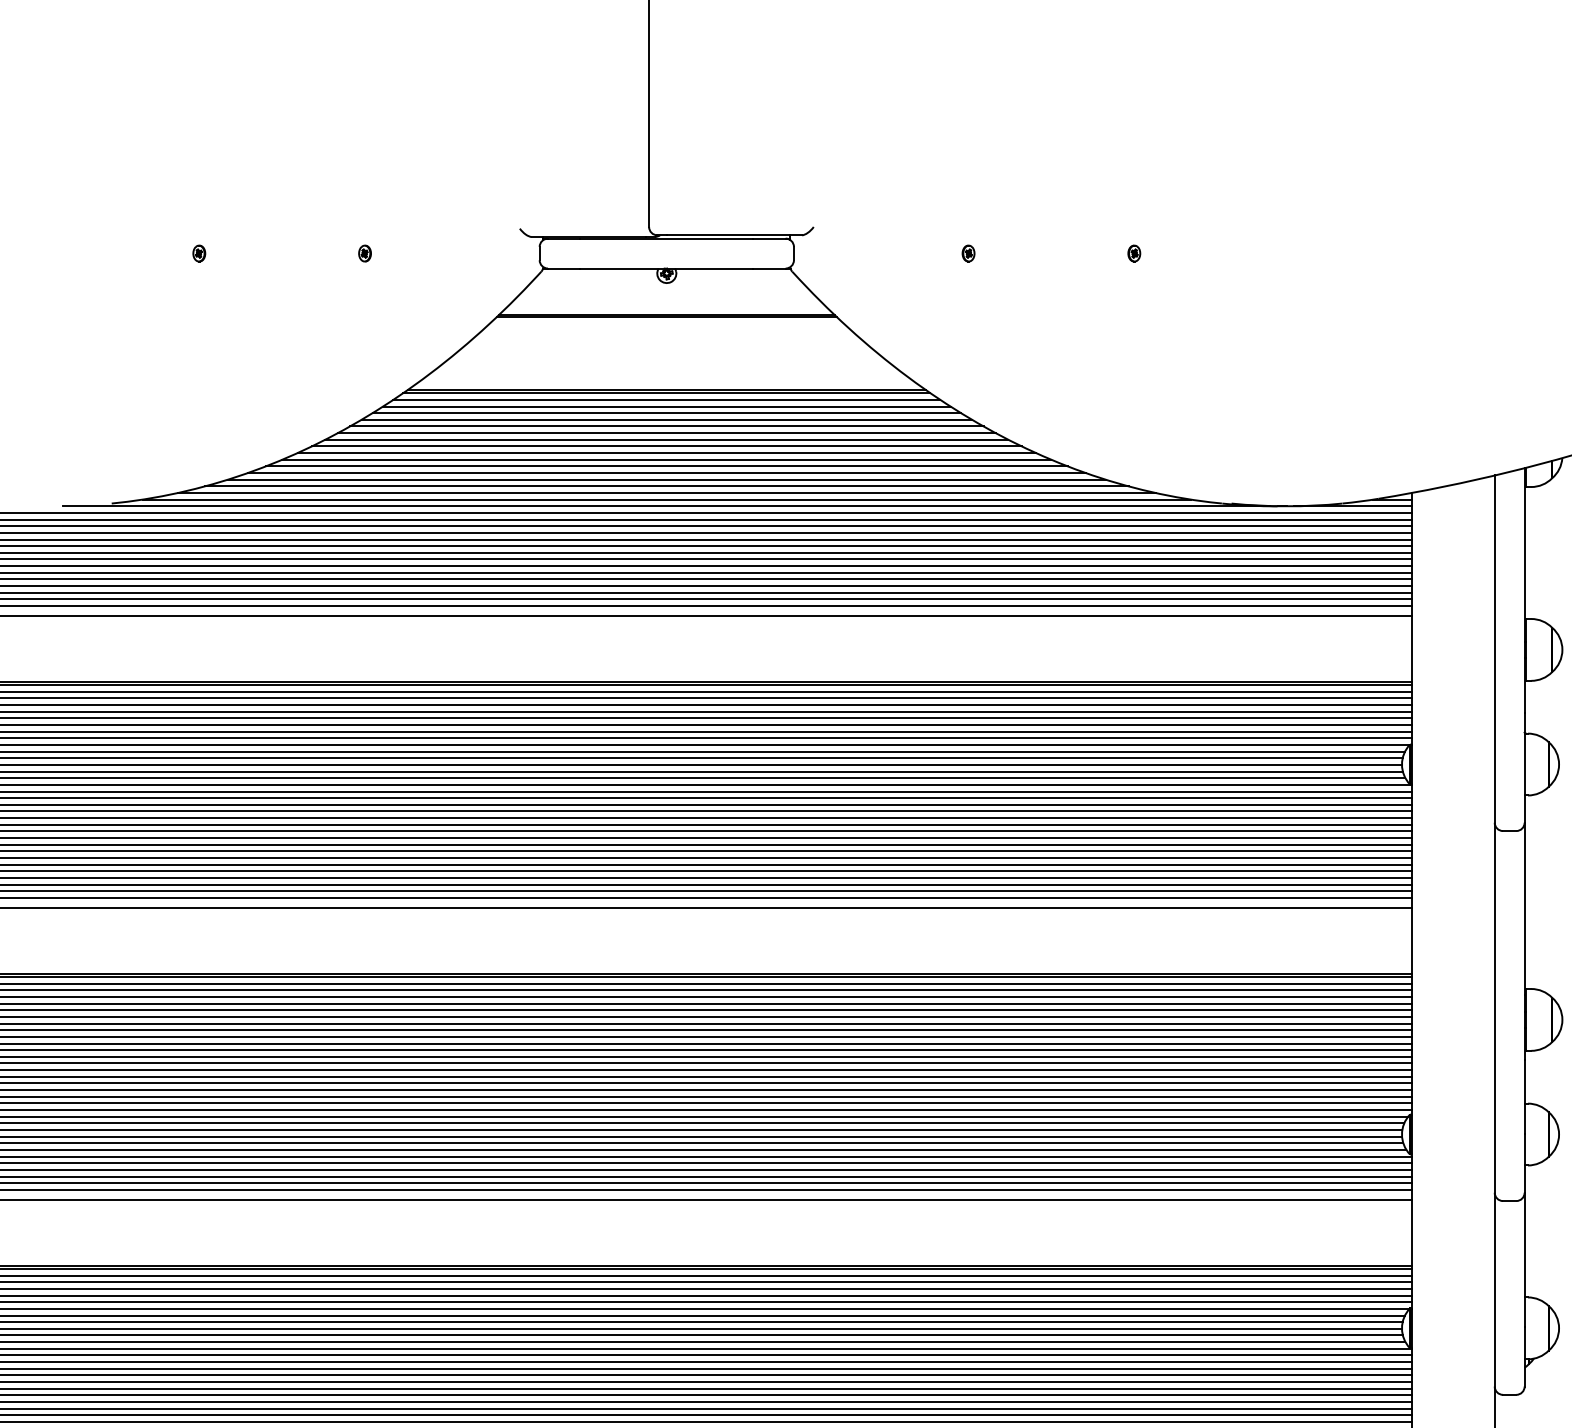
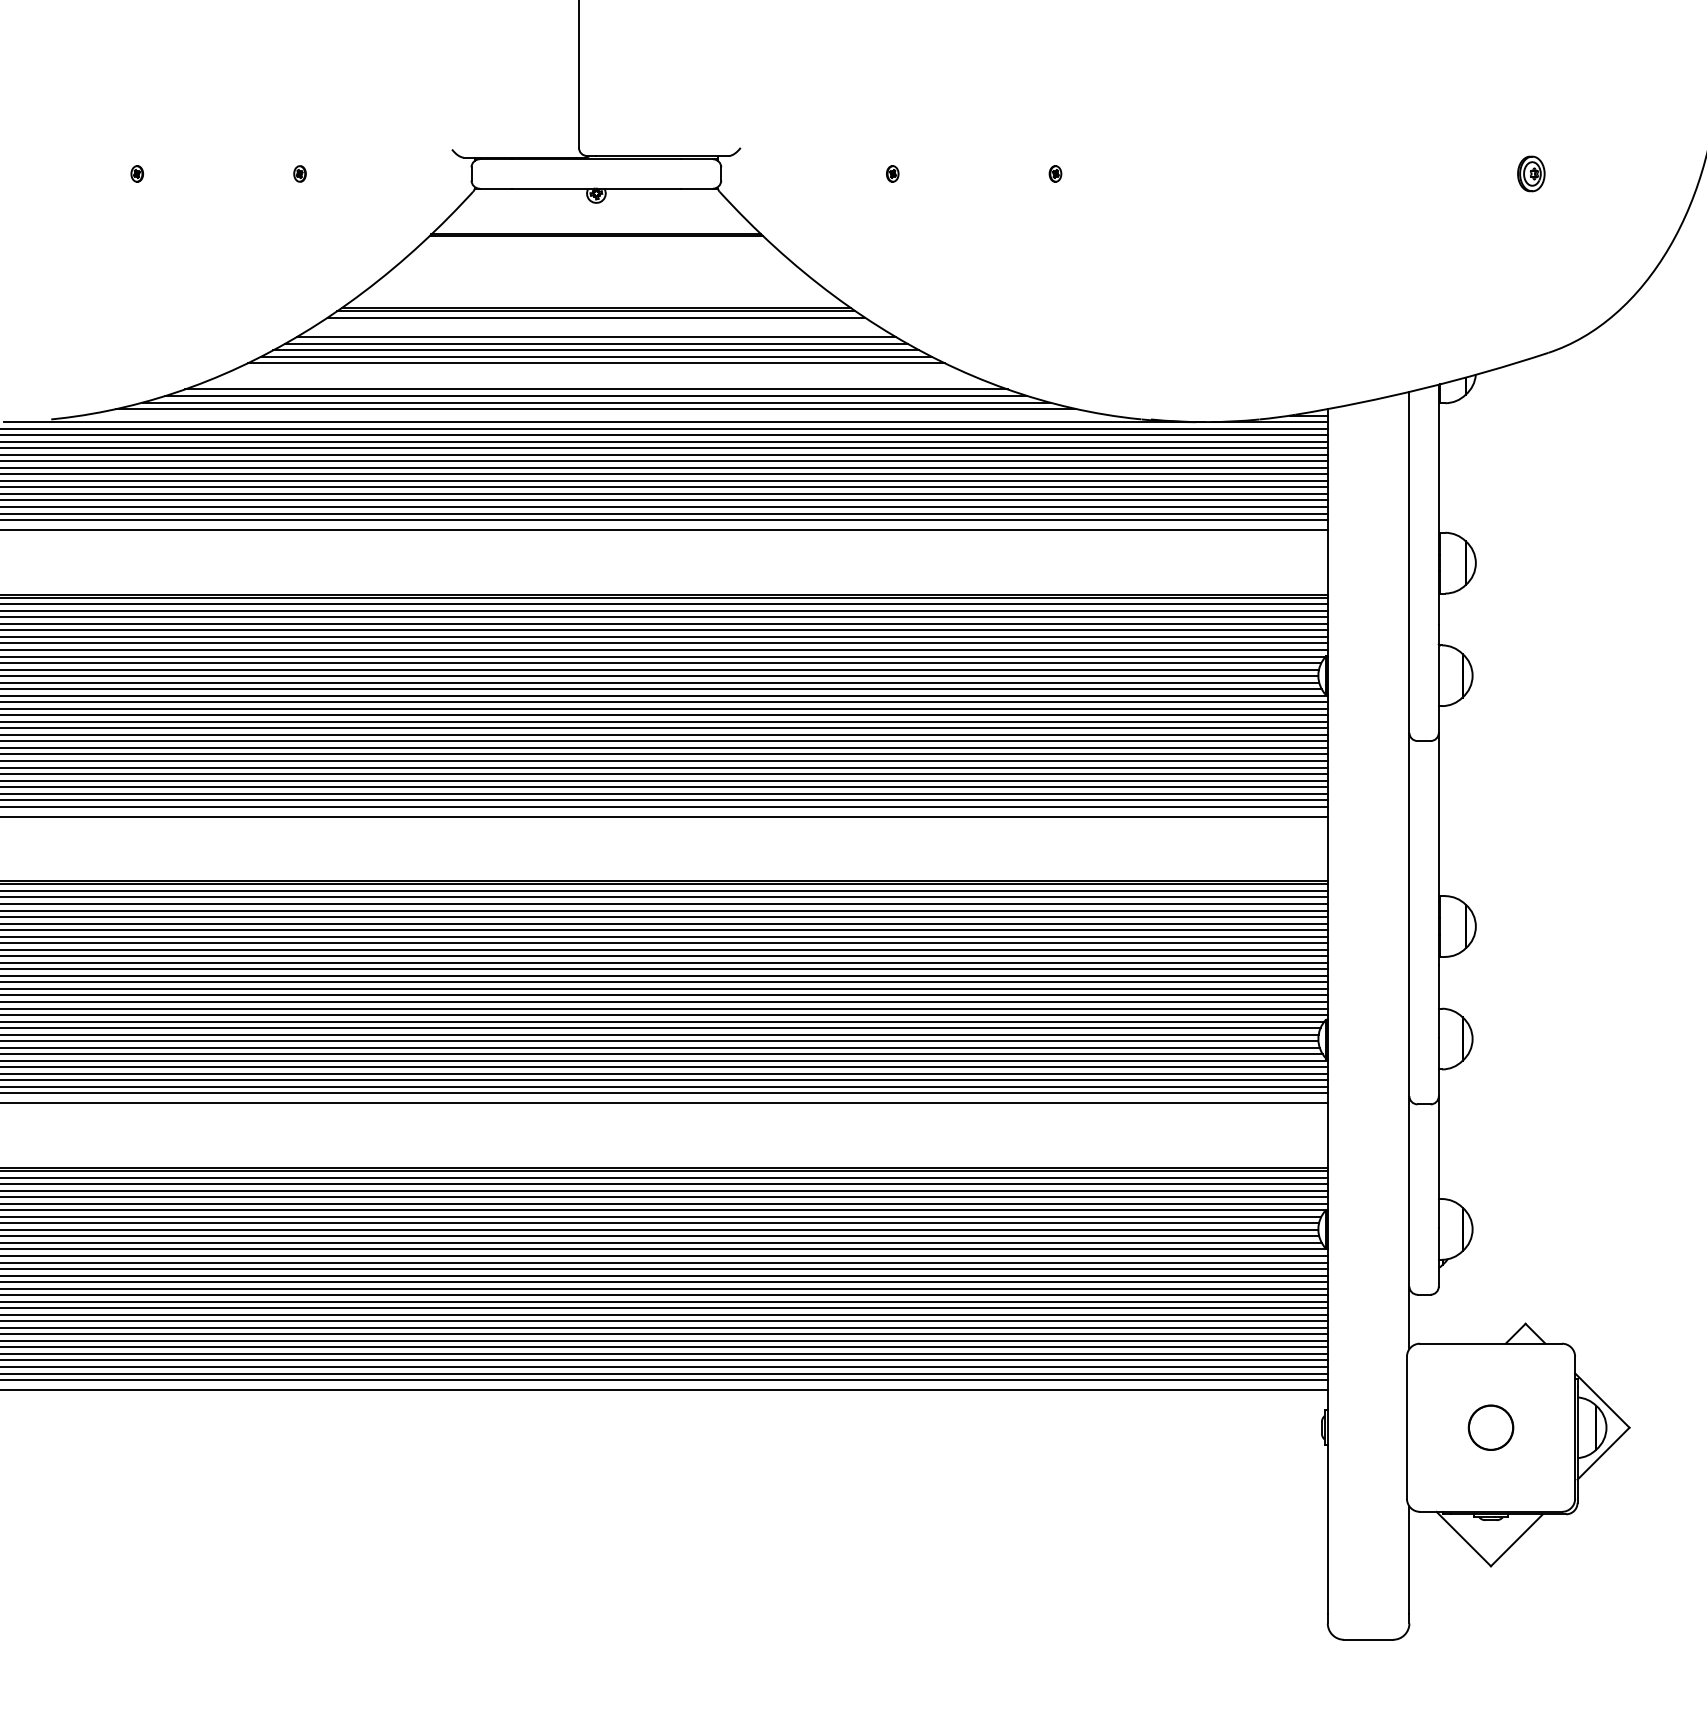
line: (666, 406) -> (596, 324), removed
line: (666, 412) -> (596, 330), removed
line: (666, 452) -> (596, 369), removed
line: (666, 459) -> (596, 376), removed
line: (666, 465) -> (596, 382), removed
line: (666, 499) -> (596, 415), removed

